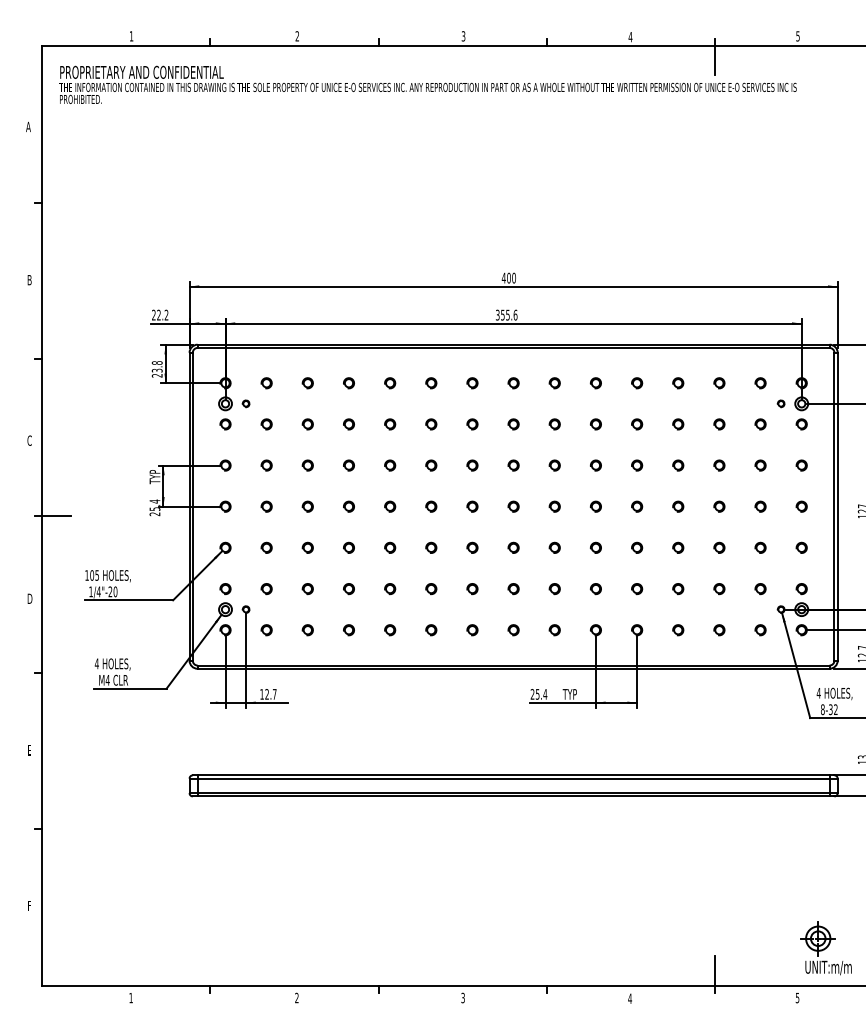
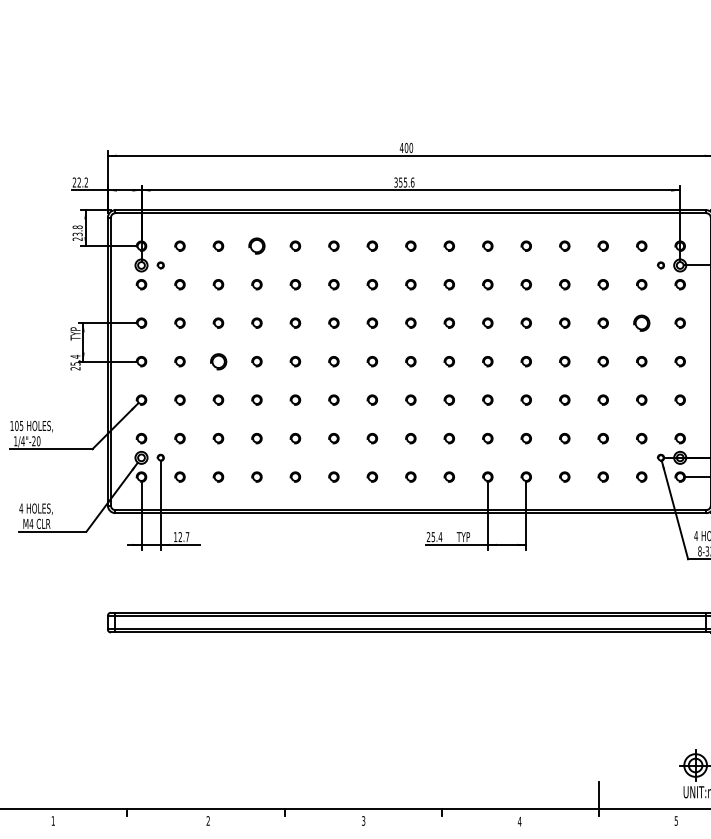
part: (348, 383) -> (256, 246), size x1.6
part: (760, 465) -> (641, 323), size x1.6
part: (307, 506) -> (218, 361), size x1.6

